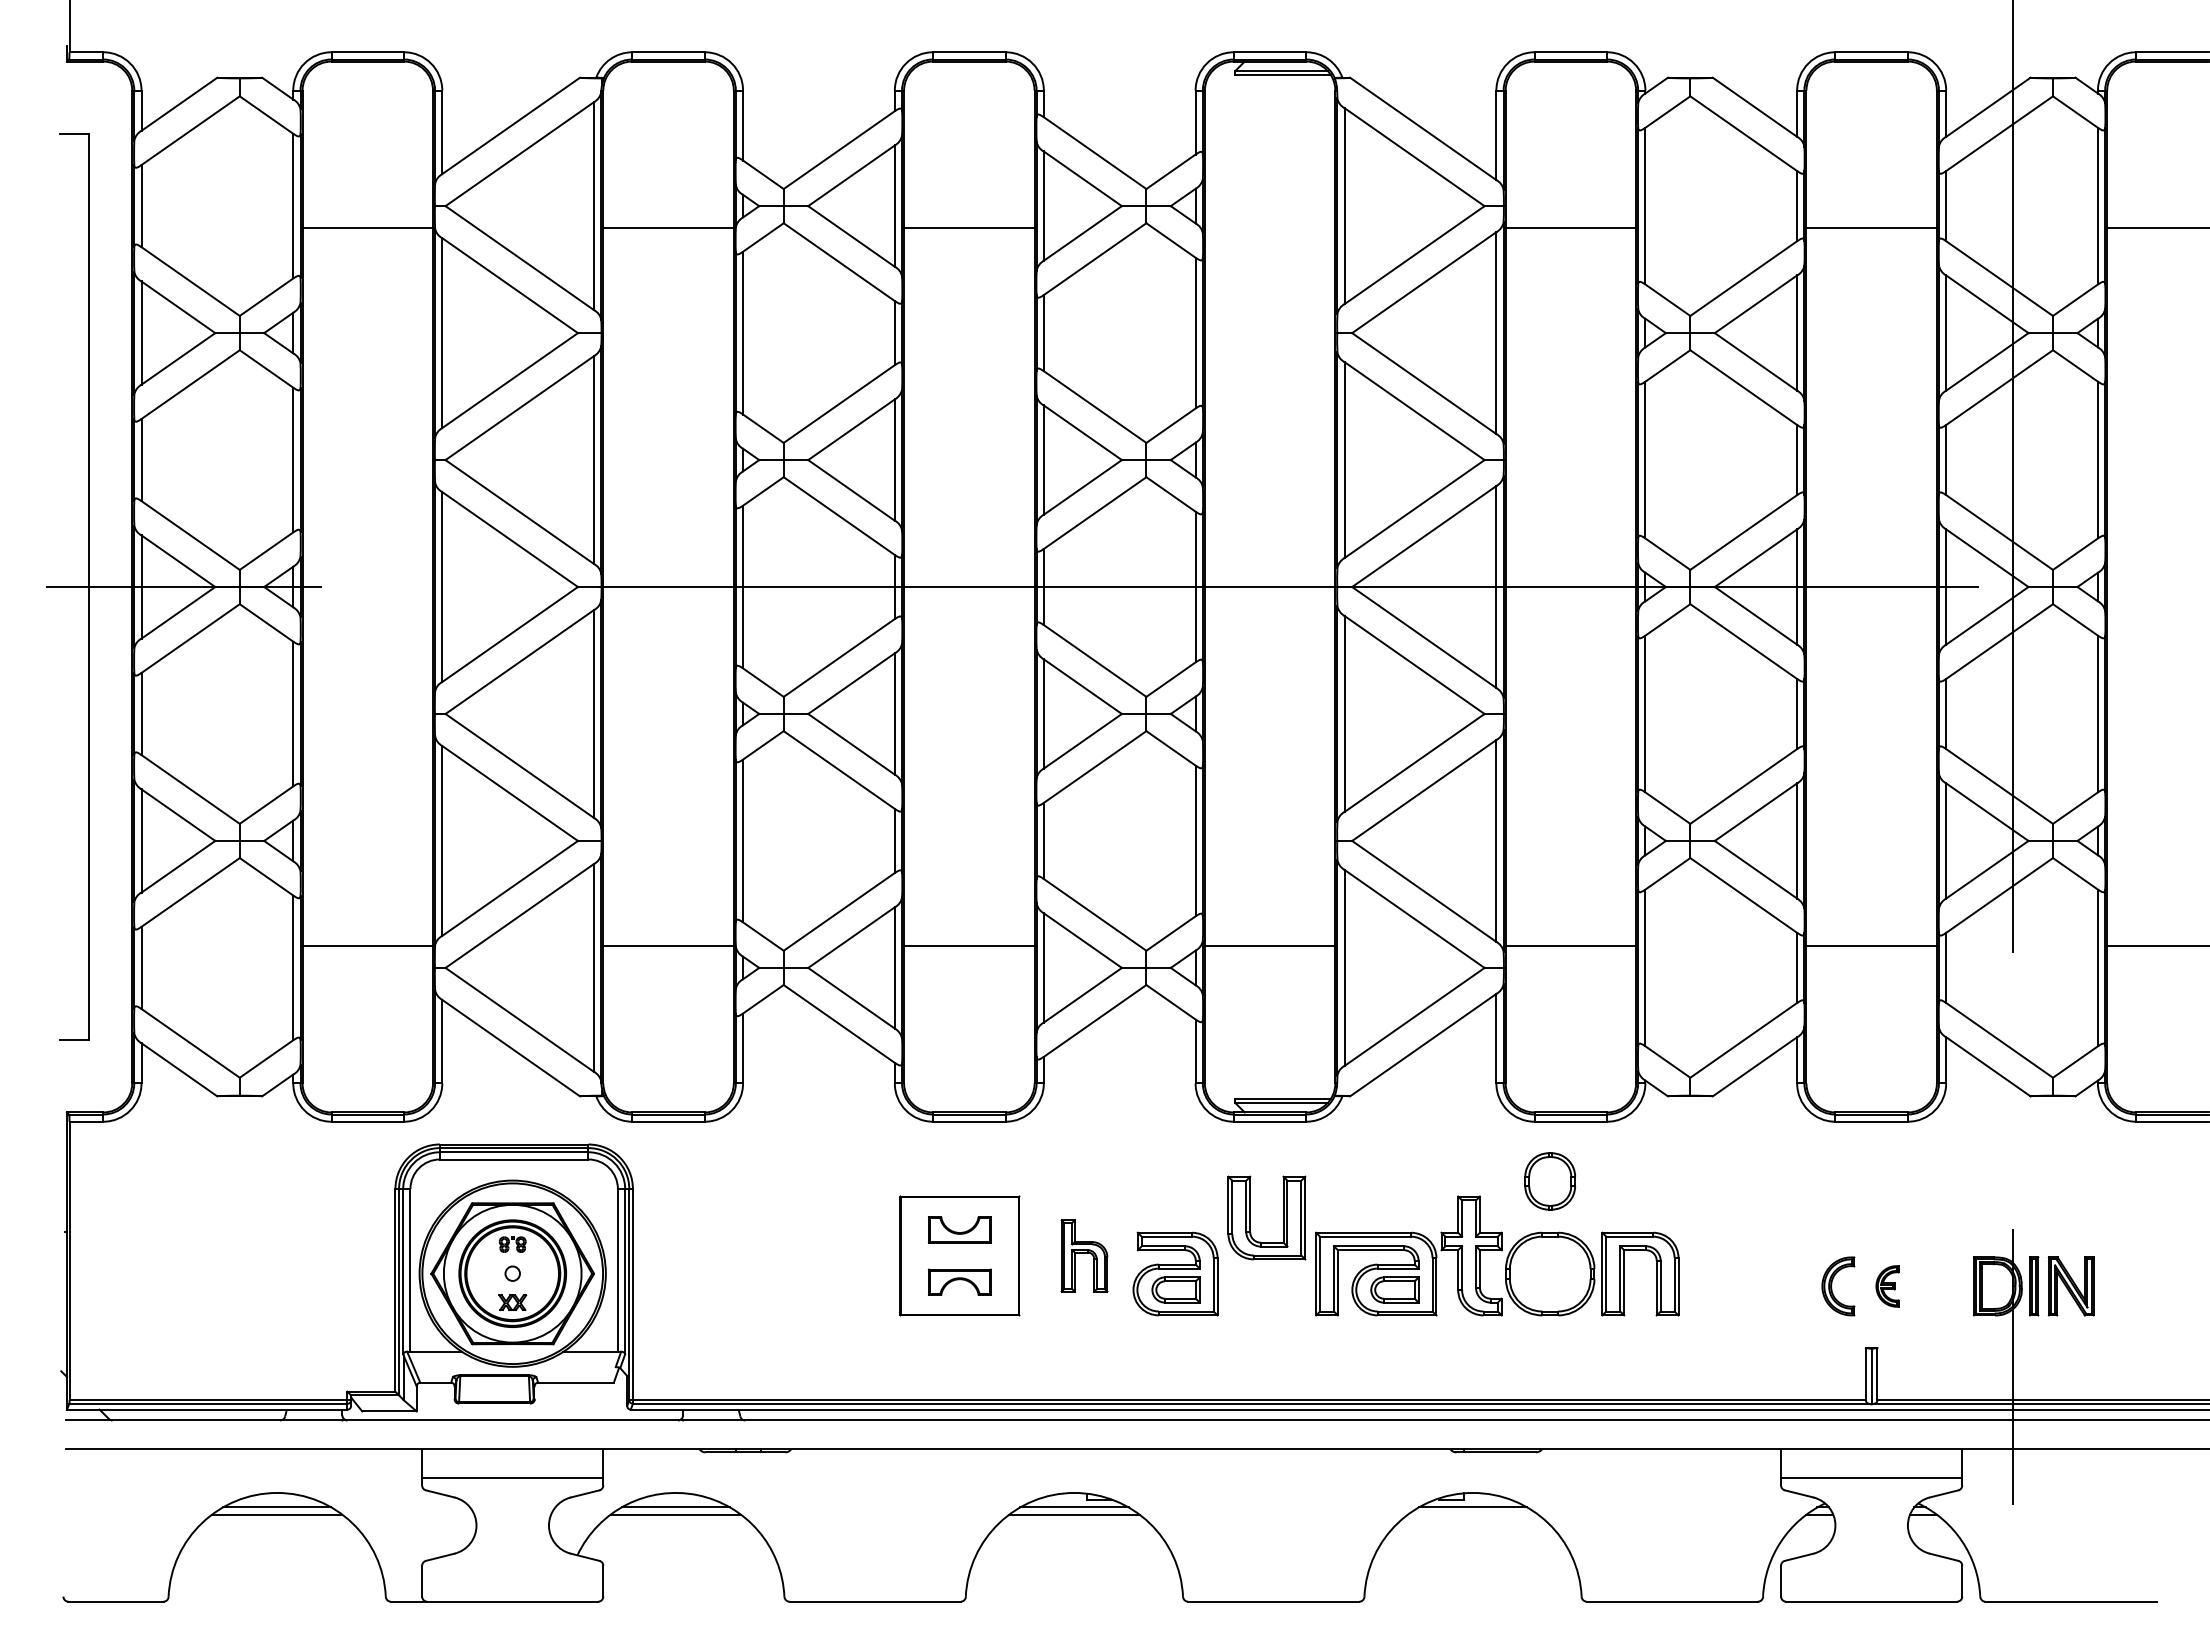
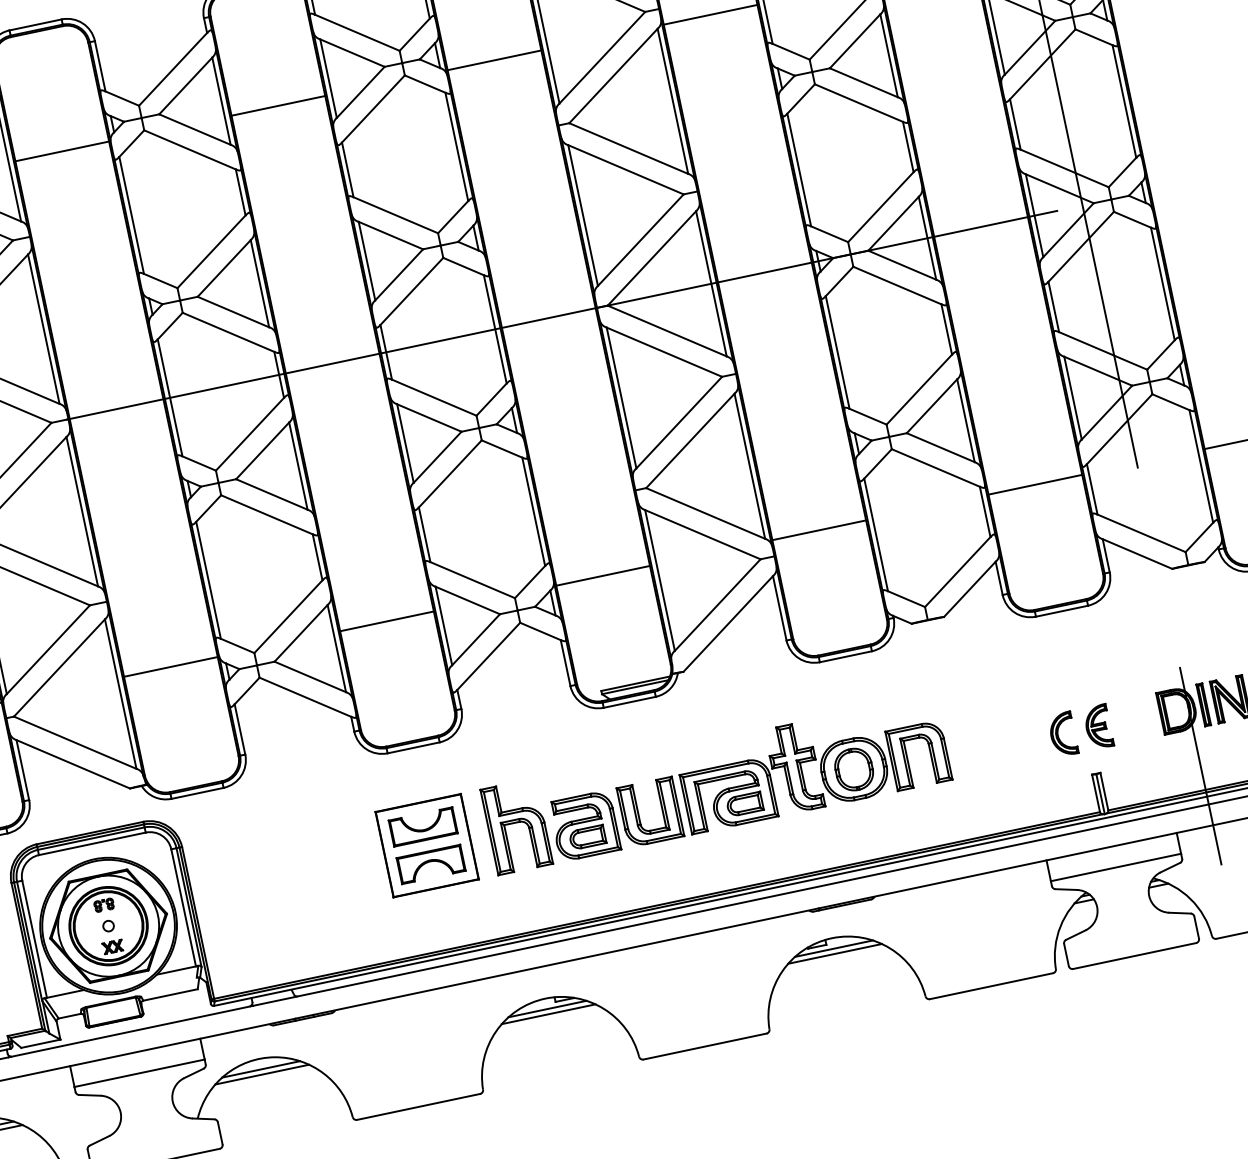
line: (1269, 228) -> (494, 60), added
part: (1549, 1181) -> (853, 769), moved
part: (1250, 1217) -> (638, 814), moved
part: (959, 1229) -> (422, 826), size x1.43
part: (1084, 1255) -> (516, 826), size x1.67
part: (959, 1282) -> (430, 864), size x1.43
part: (1887, 1286) -> (1098, 727), size x1.43
line: (1472, 1514) -> (834, 953), added

